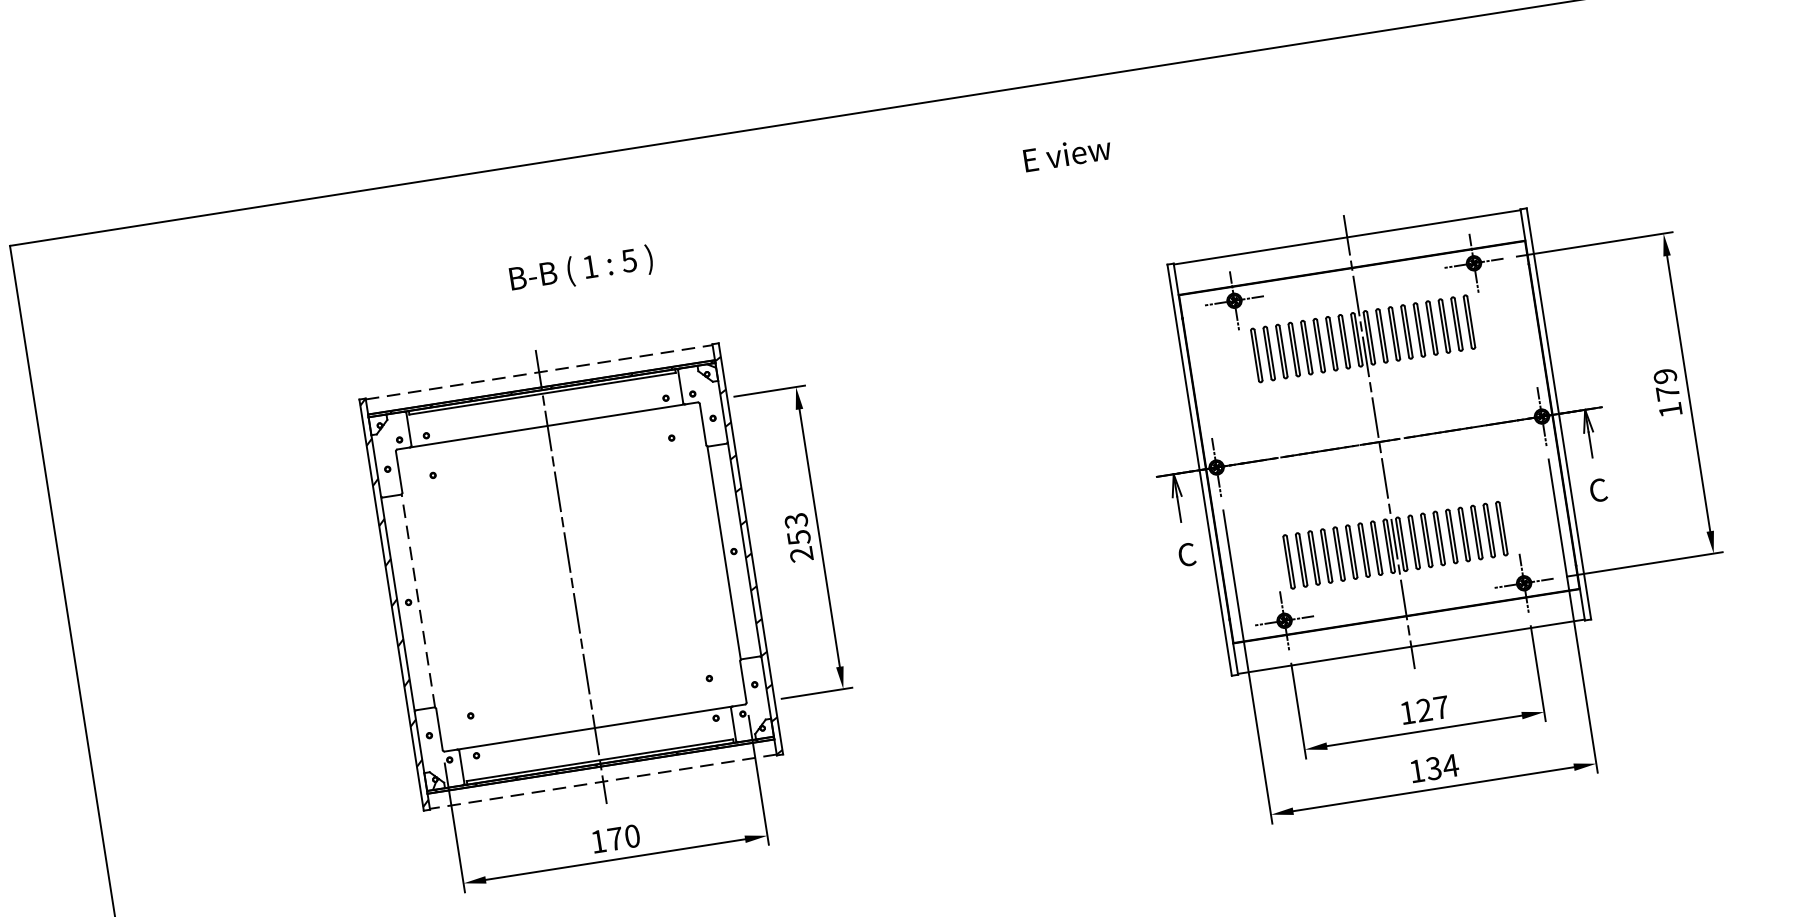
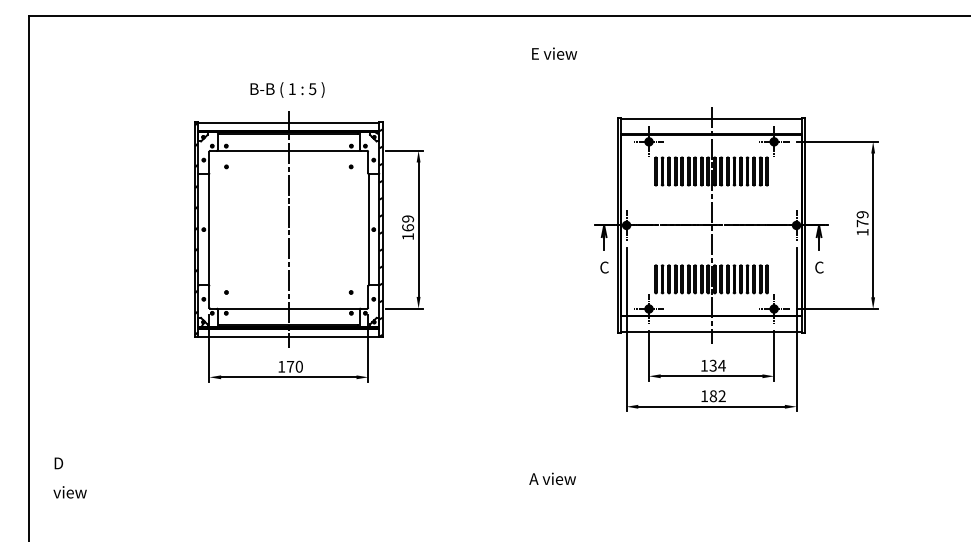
text: (1067, 153) -> (554, 53), moved
text: (581, 269) -> (287, 89), moved
line: (538, 371) -> (288, 122), dashed -> solid
text: (797, 537) -> (407, 227), 253 -> 169
line: (419, 600) -> (209, 229), dashed -> solid
text: (1432, 708) -> (717, 365), 127 -> 134
text: (1441, 765) -> (717, 395), 134 -> 182
line: (602, 781) -> (288, 336), dashed -> solid

